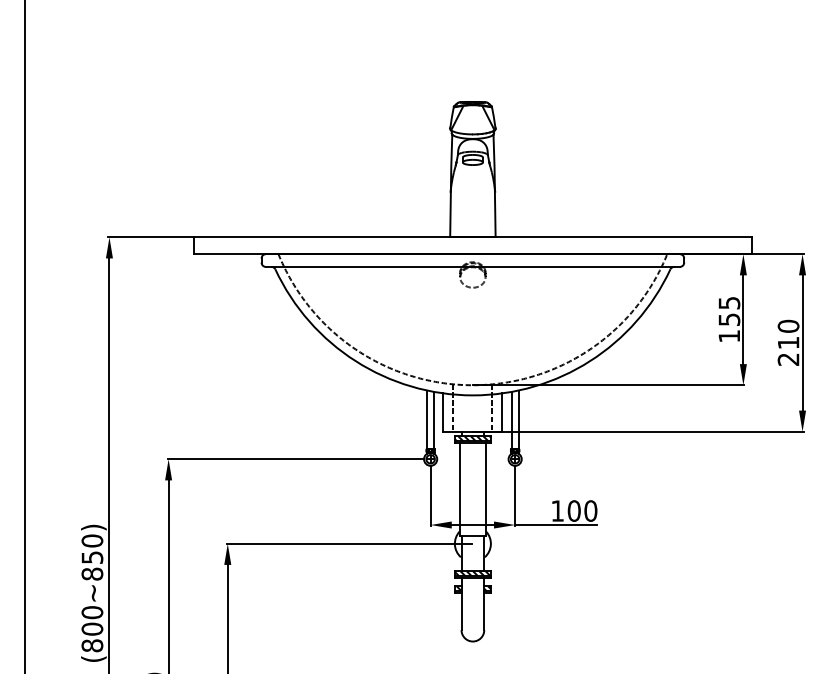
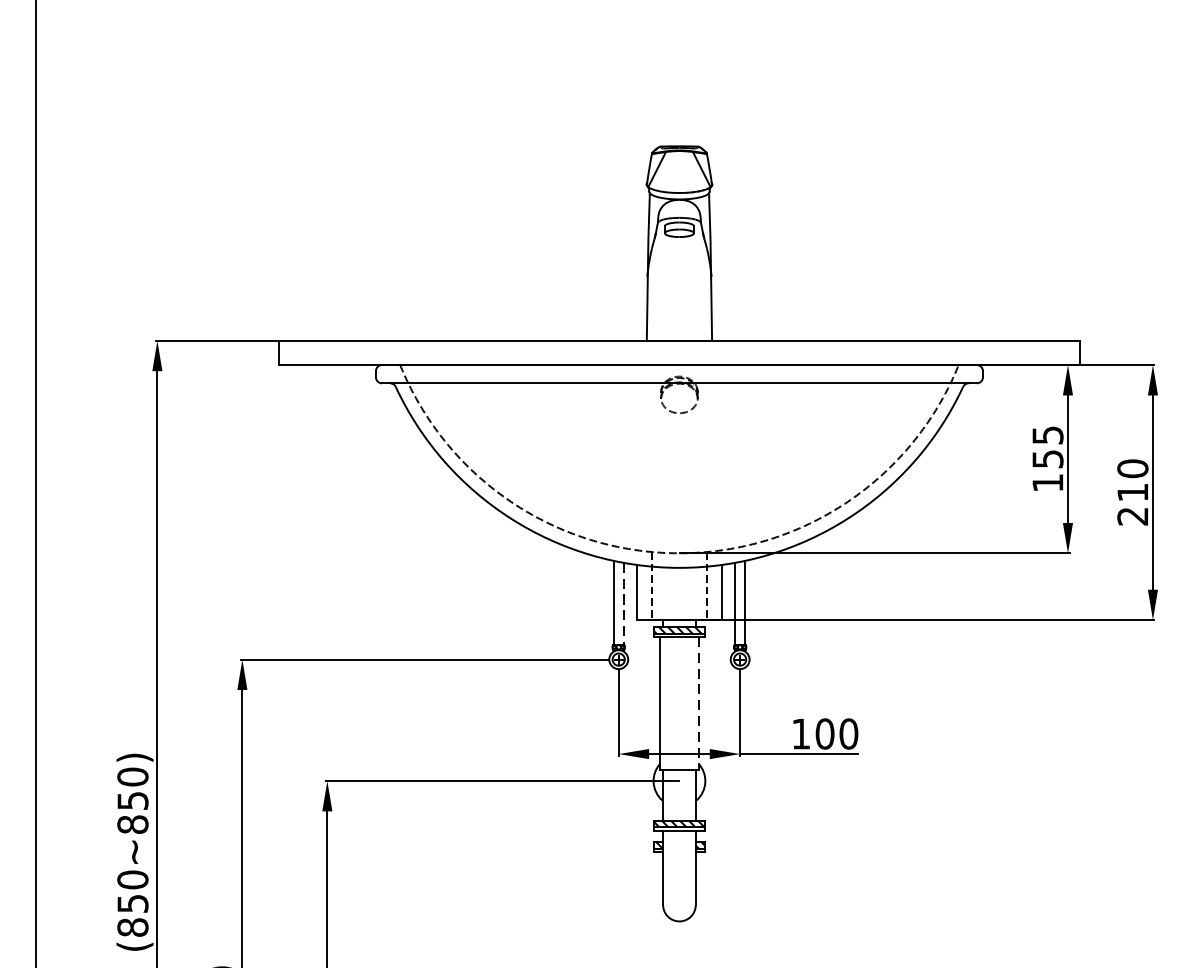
line: (434, 420) -> (624, 603), solid -> dashed
line: (486, 490) -> (698, 704), solid -> dashed
text: (92, 628) -> (133, 902), (800~850) -> (850~850)

